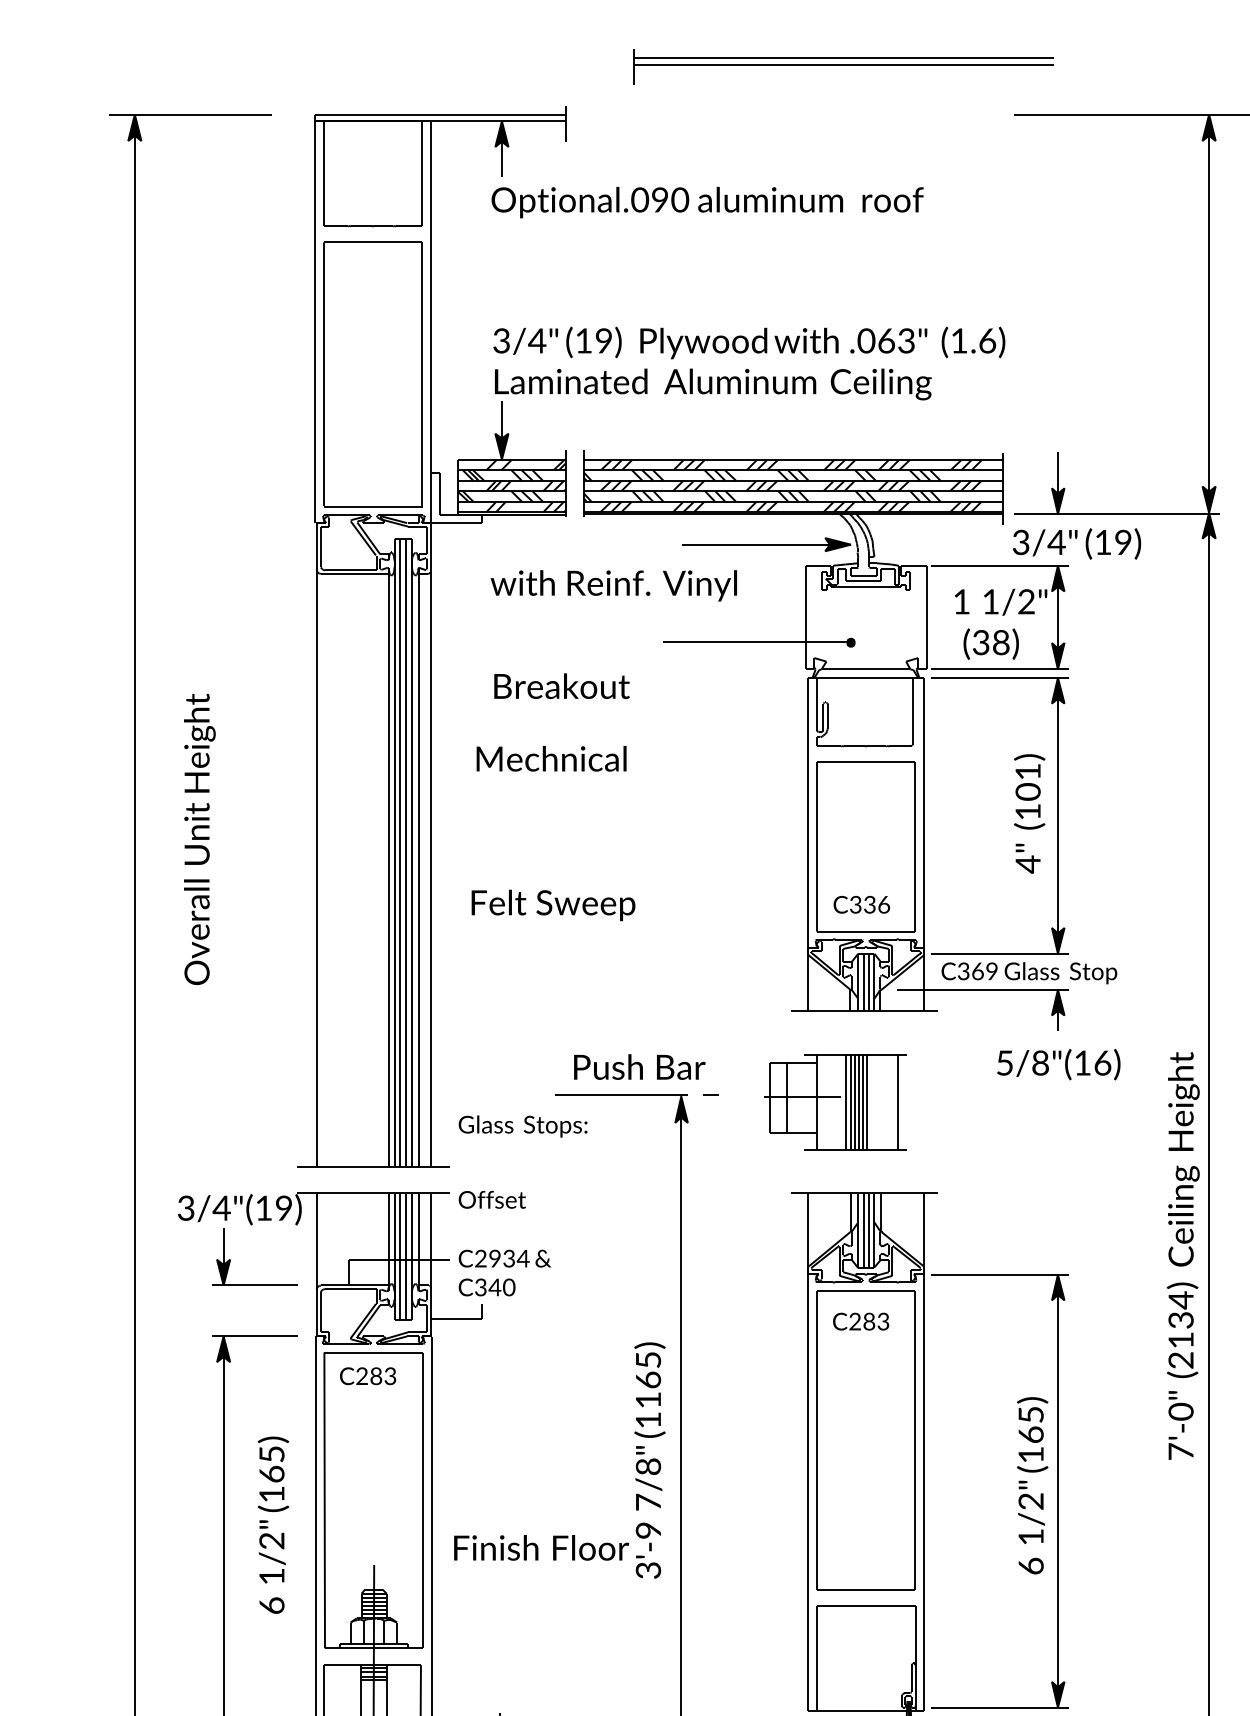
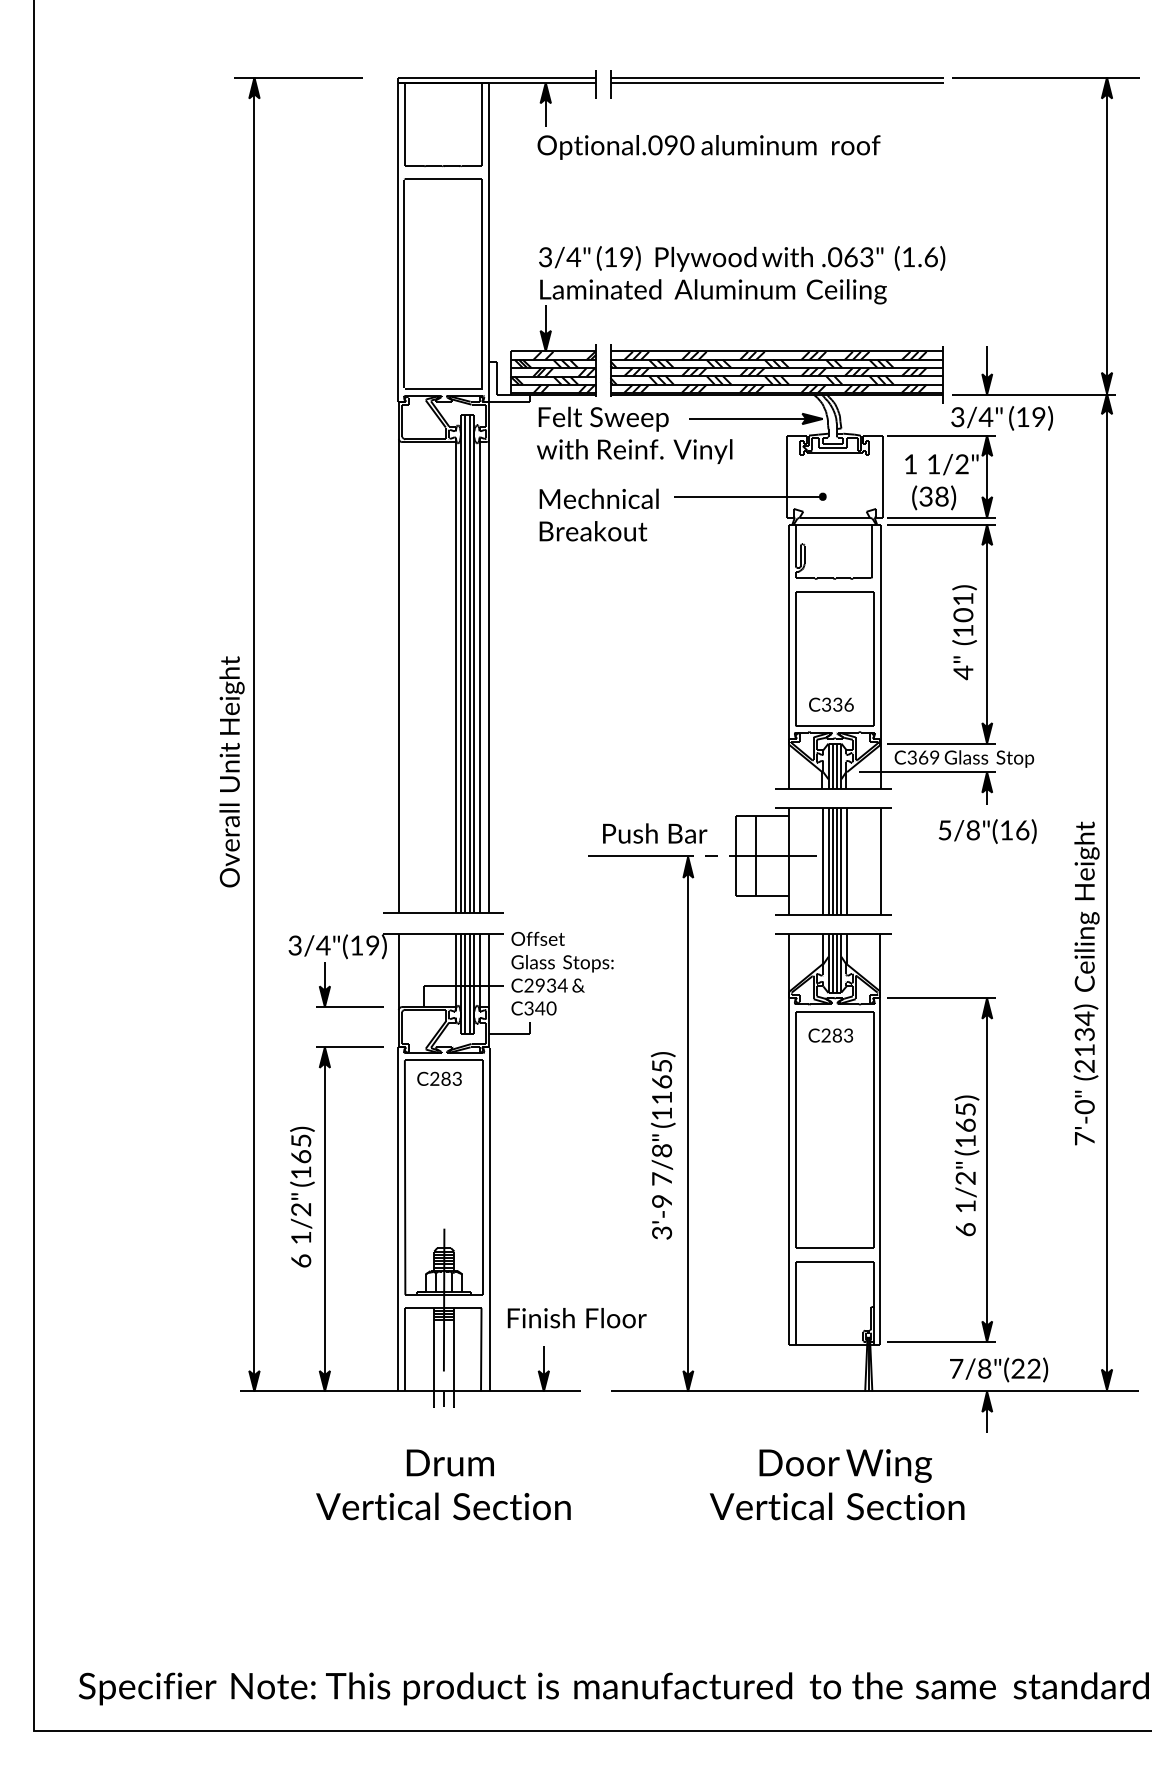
part: (843, 66) -> (776, 84), moved
text: (550, 758) -> (598, 498), moved
text: (199, 838) -> (231, 771), moved
text: (553, 904) -> (603, 418), moved
part: (835, 1102) -> (810, 861), size x1.43
text: (523, 1126) -> (562, 963), moved
text: (273, 1524) -> (302, 1196), moved
text: (540, 1548) -> (576, 1318), moved

